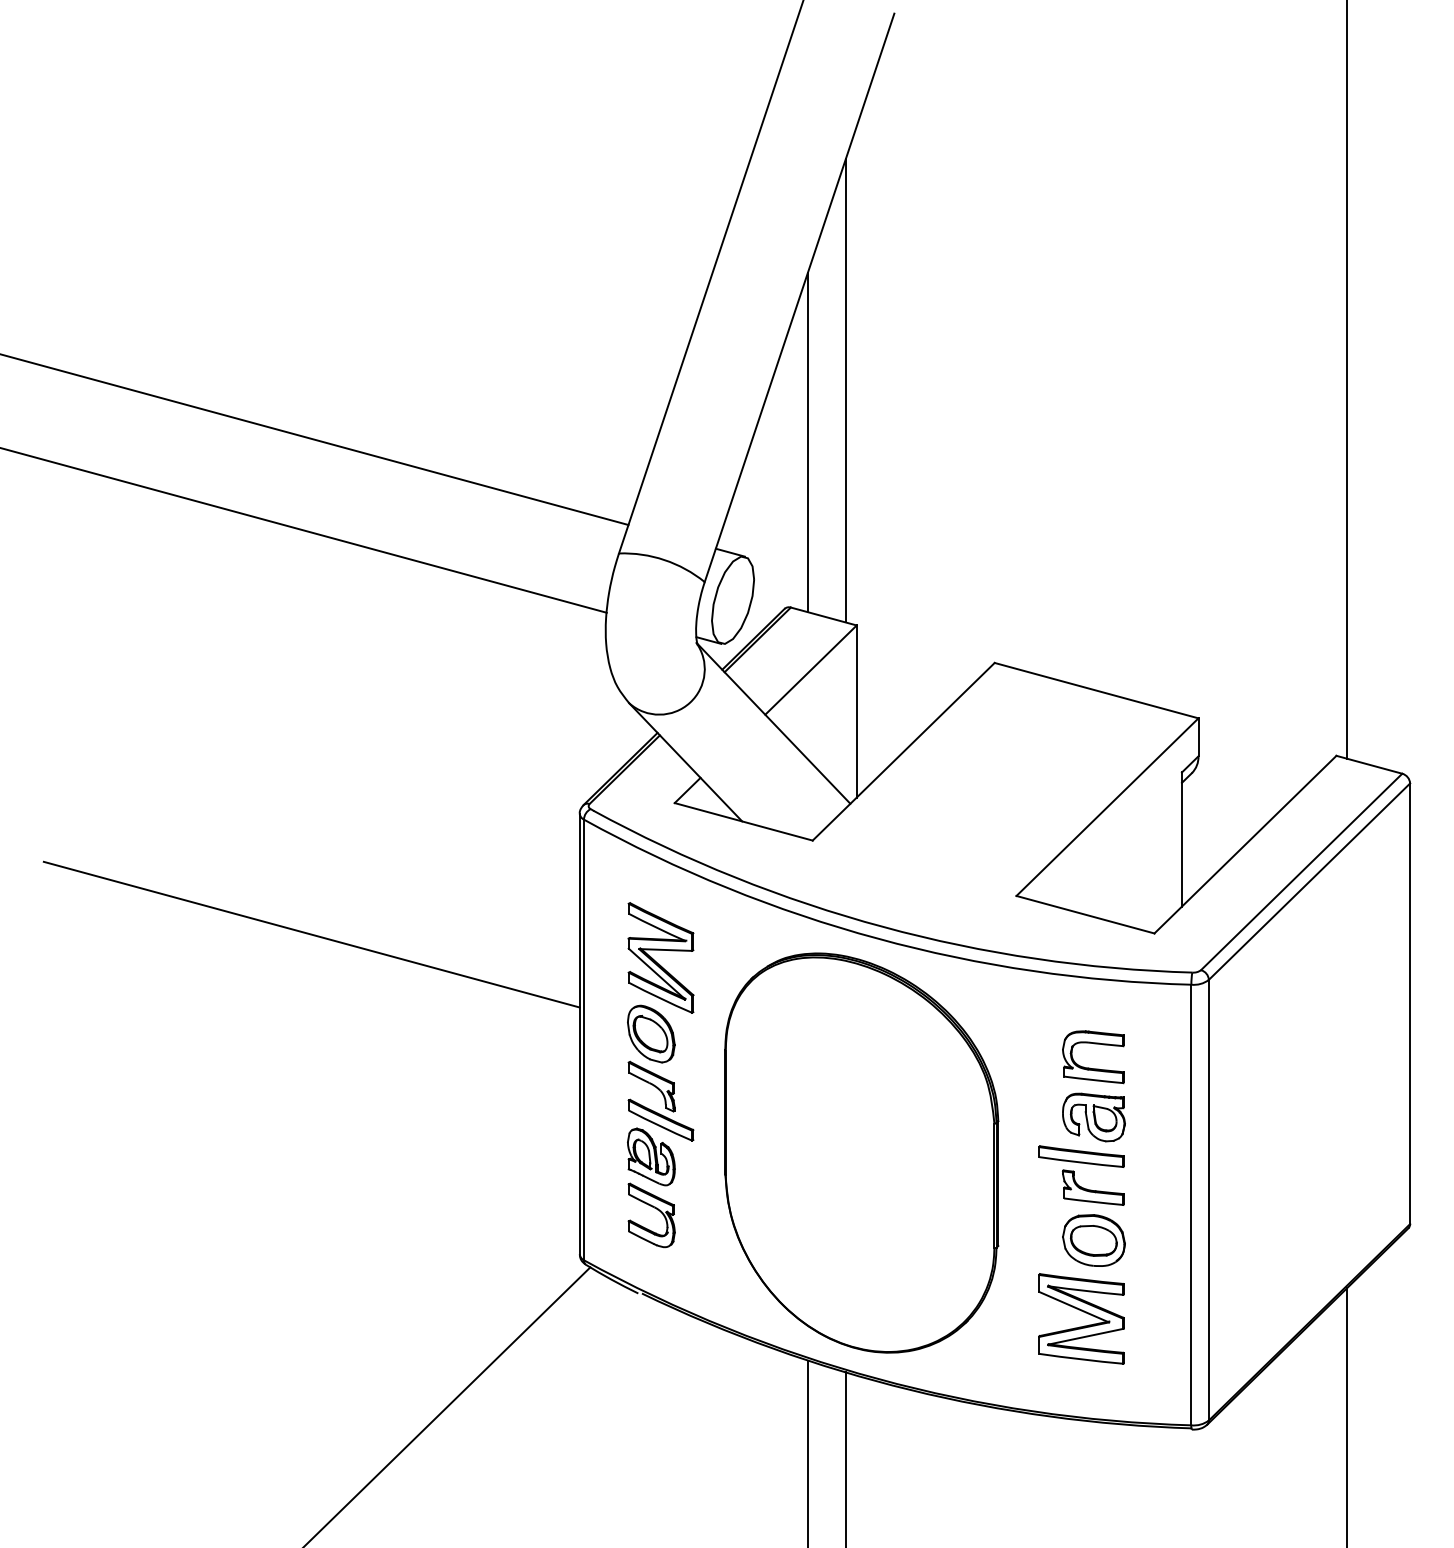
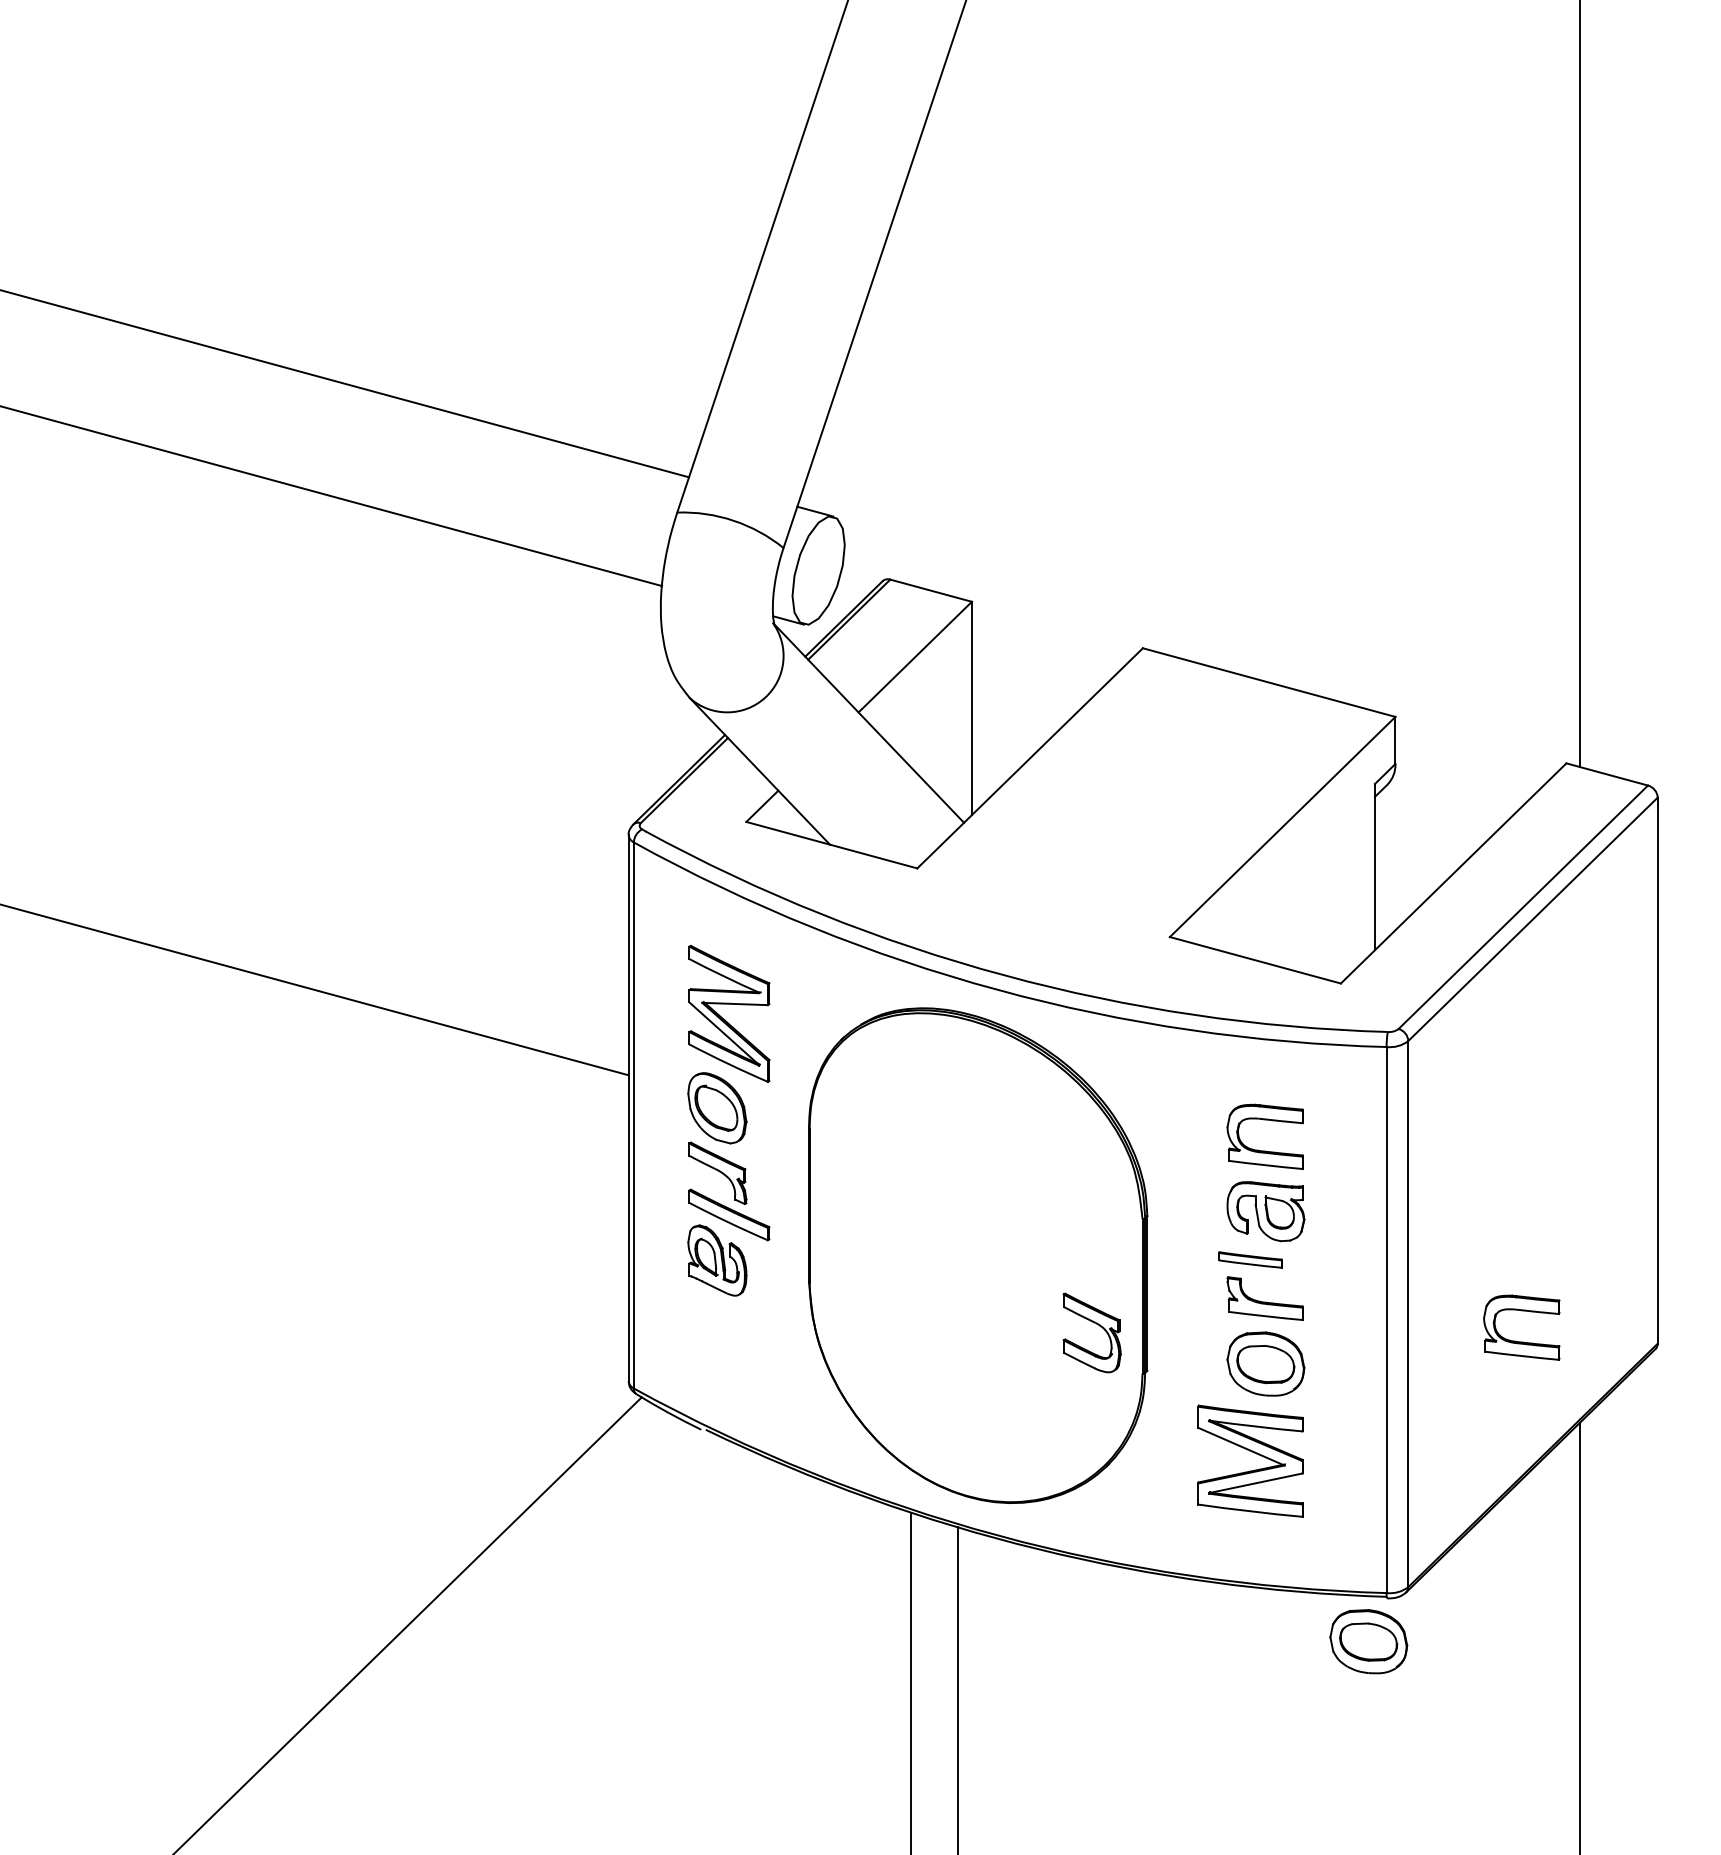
line: (845, 390) -> (957, 310), removed
line: (807, 442) -> (910, 375), removed
part: (1081, 1156) -> (1250, 1259), size x0.6
part: (654, 1208) -> (1095, 1324), moved
part: (1297, 1221) -> (1518, 1340), added
part: (1176, 1464) -> (1368, 1641), added

